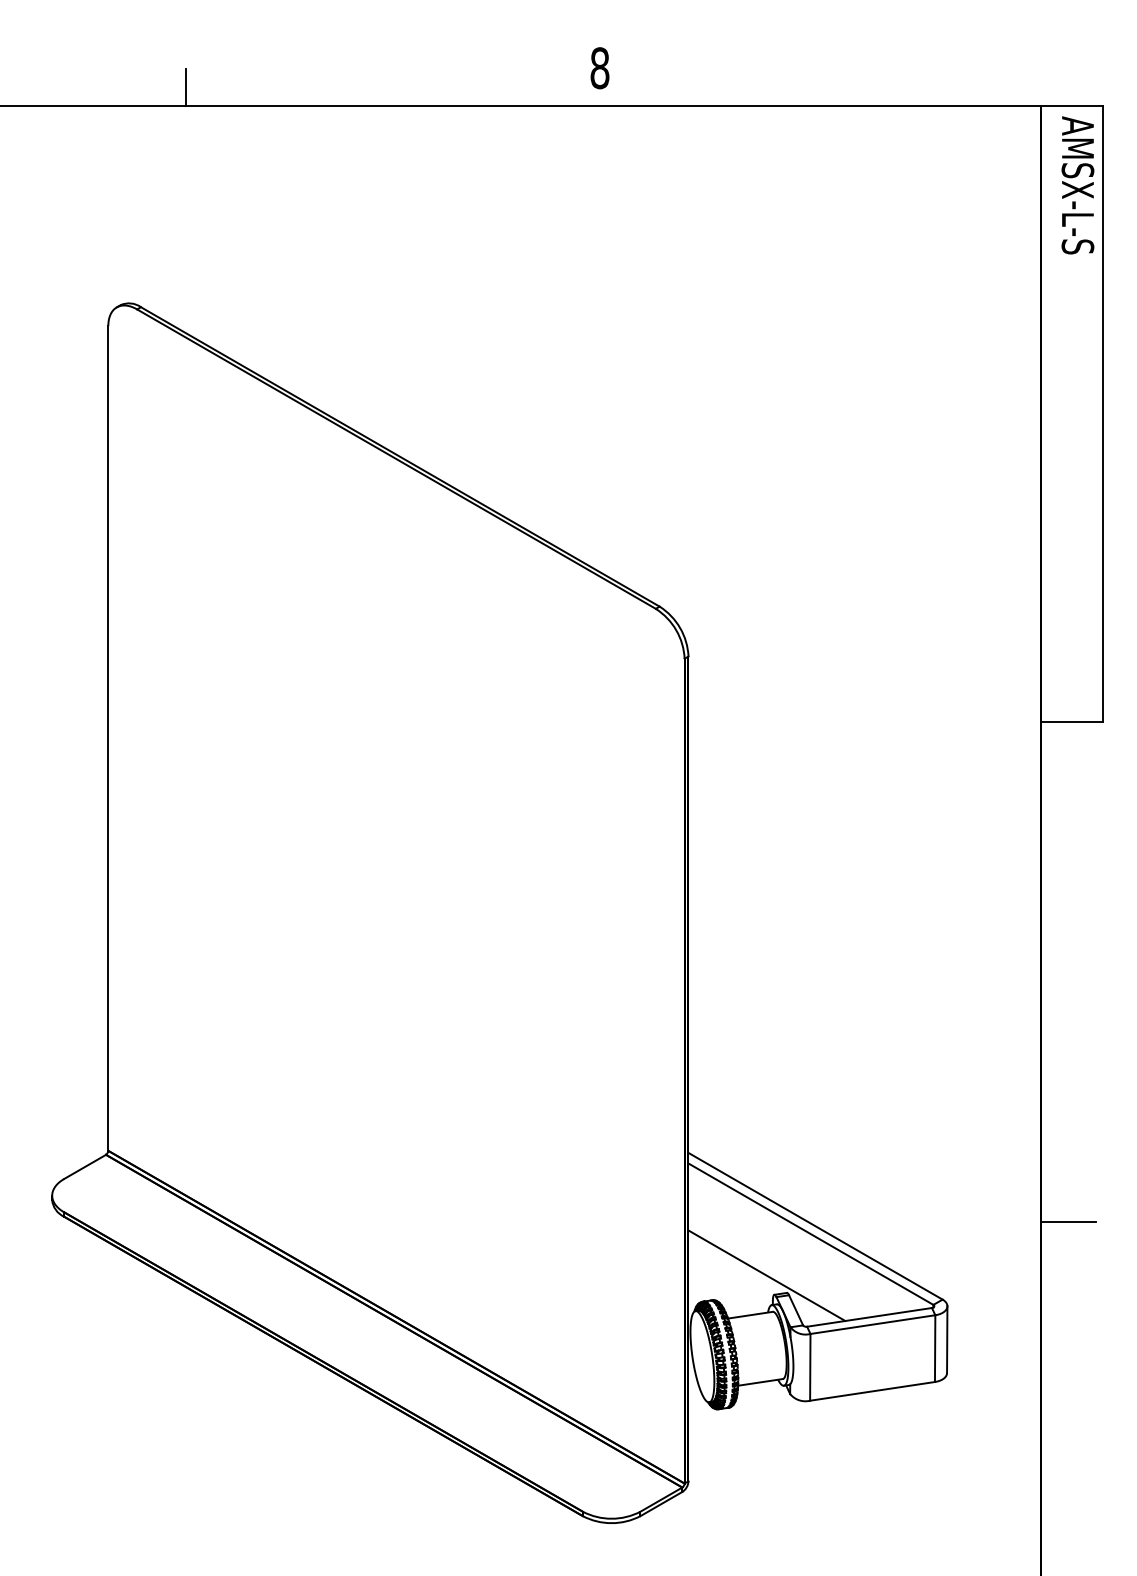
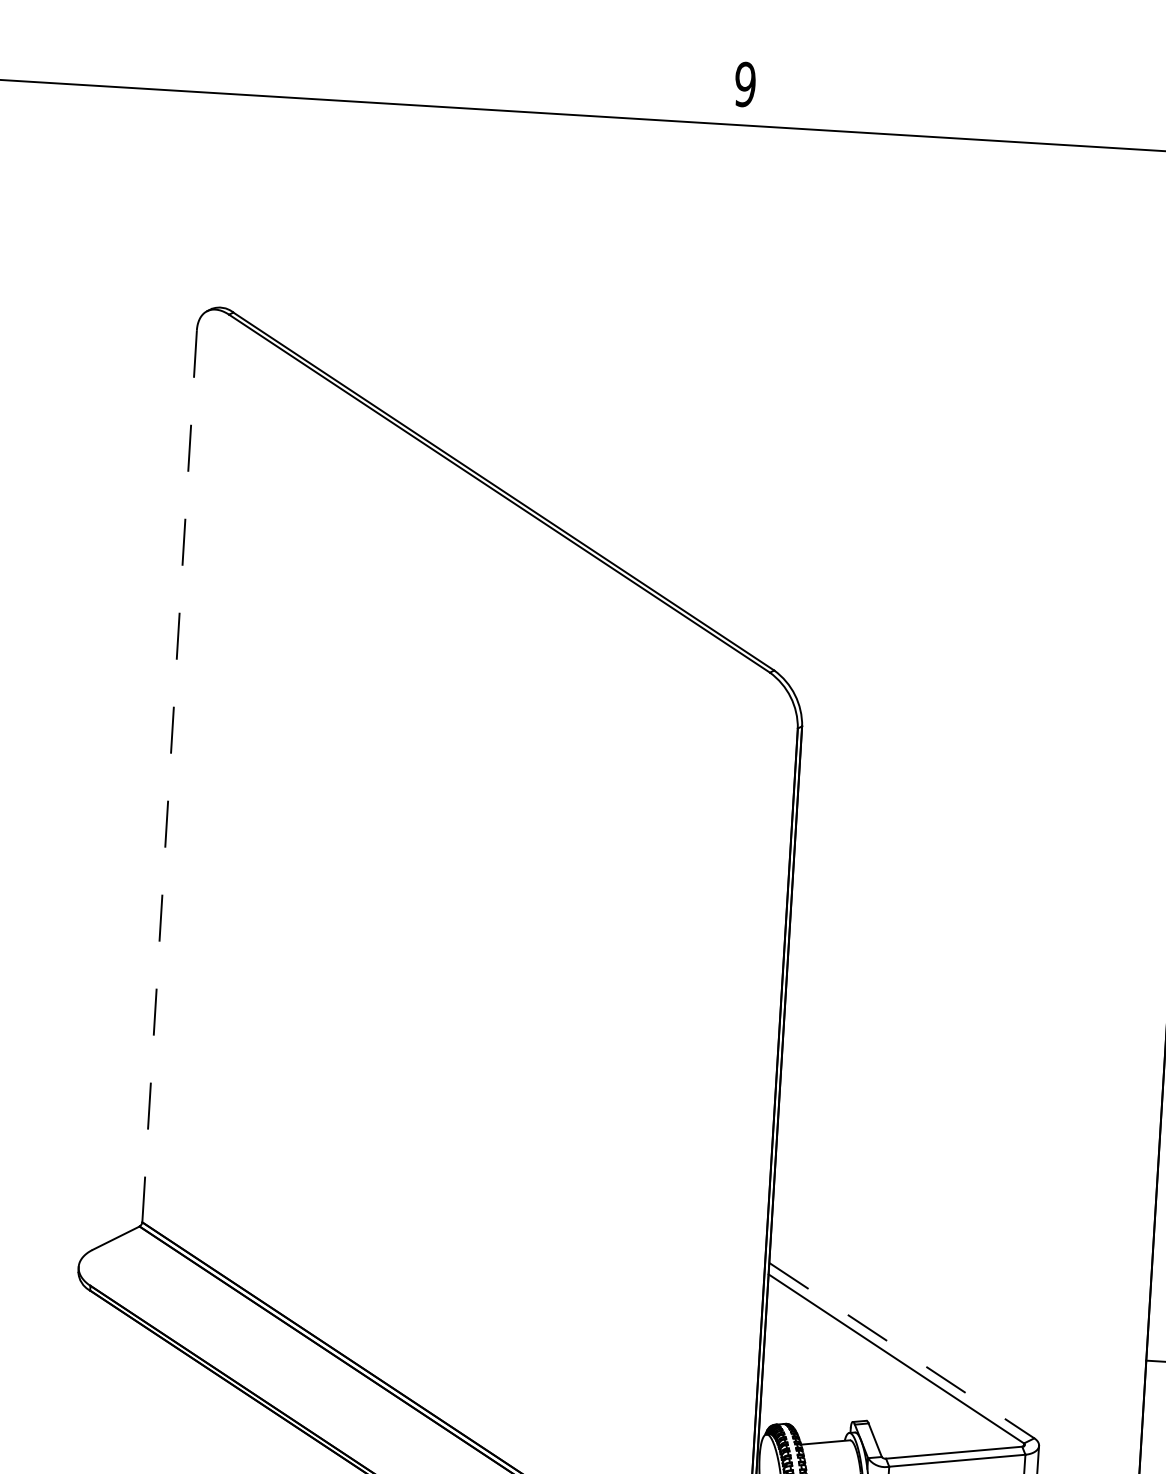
text: (599, 68) -> (744, 84), 8 -> 9
line: (185, 87) -> (296, 78), removed
line: (108, 738) -> (169, 776), solid -> dashed
line: (815, 1226) -> (901, 1350), solid -> dashed
line: (766, 1275) -> (845, 1400), removed

